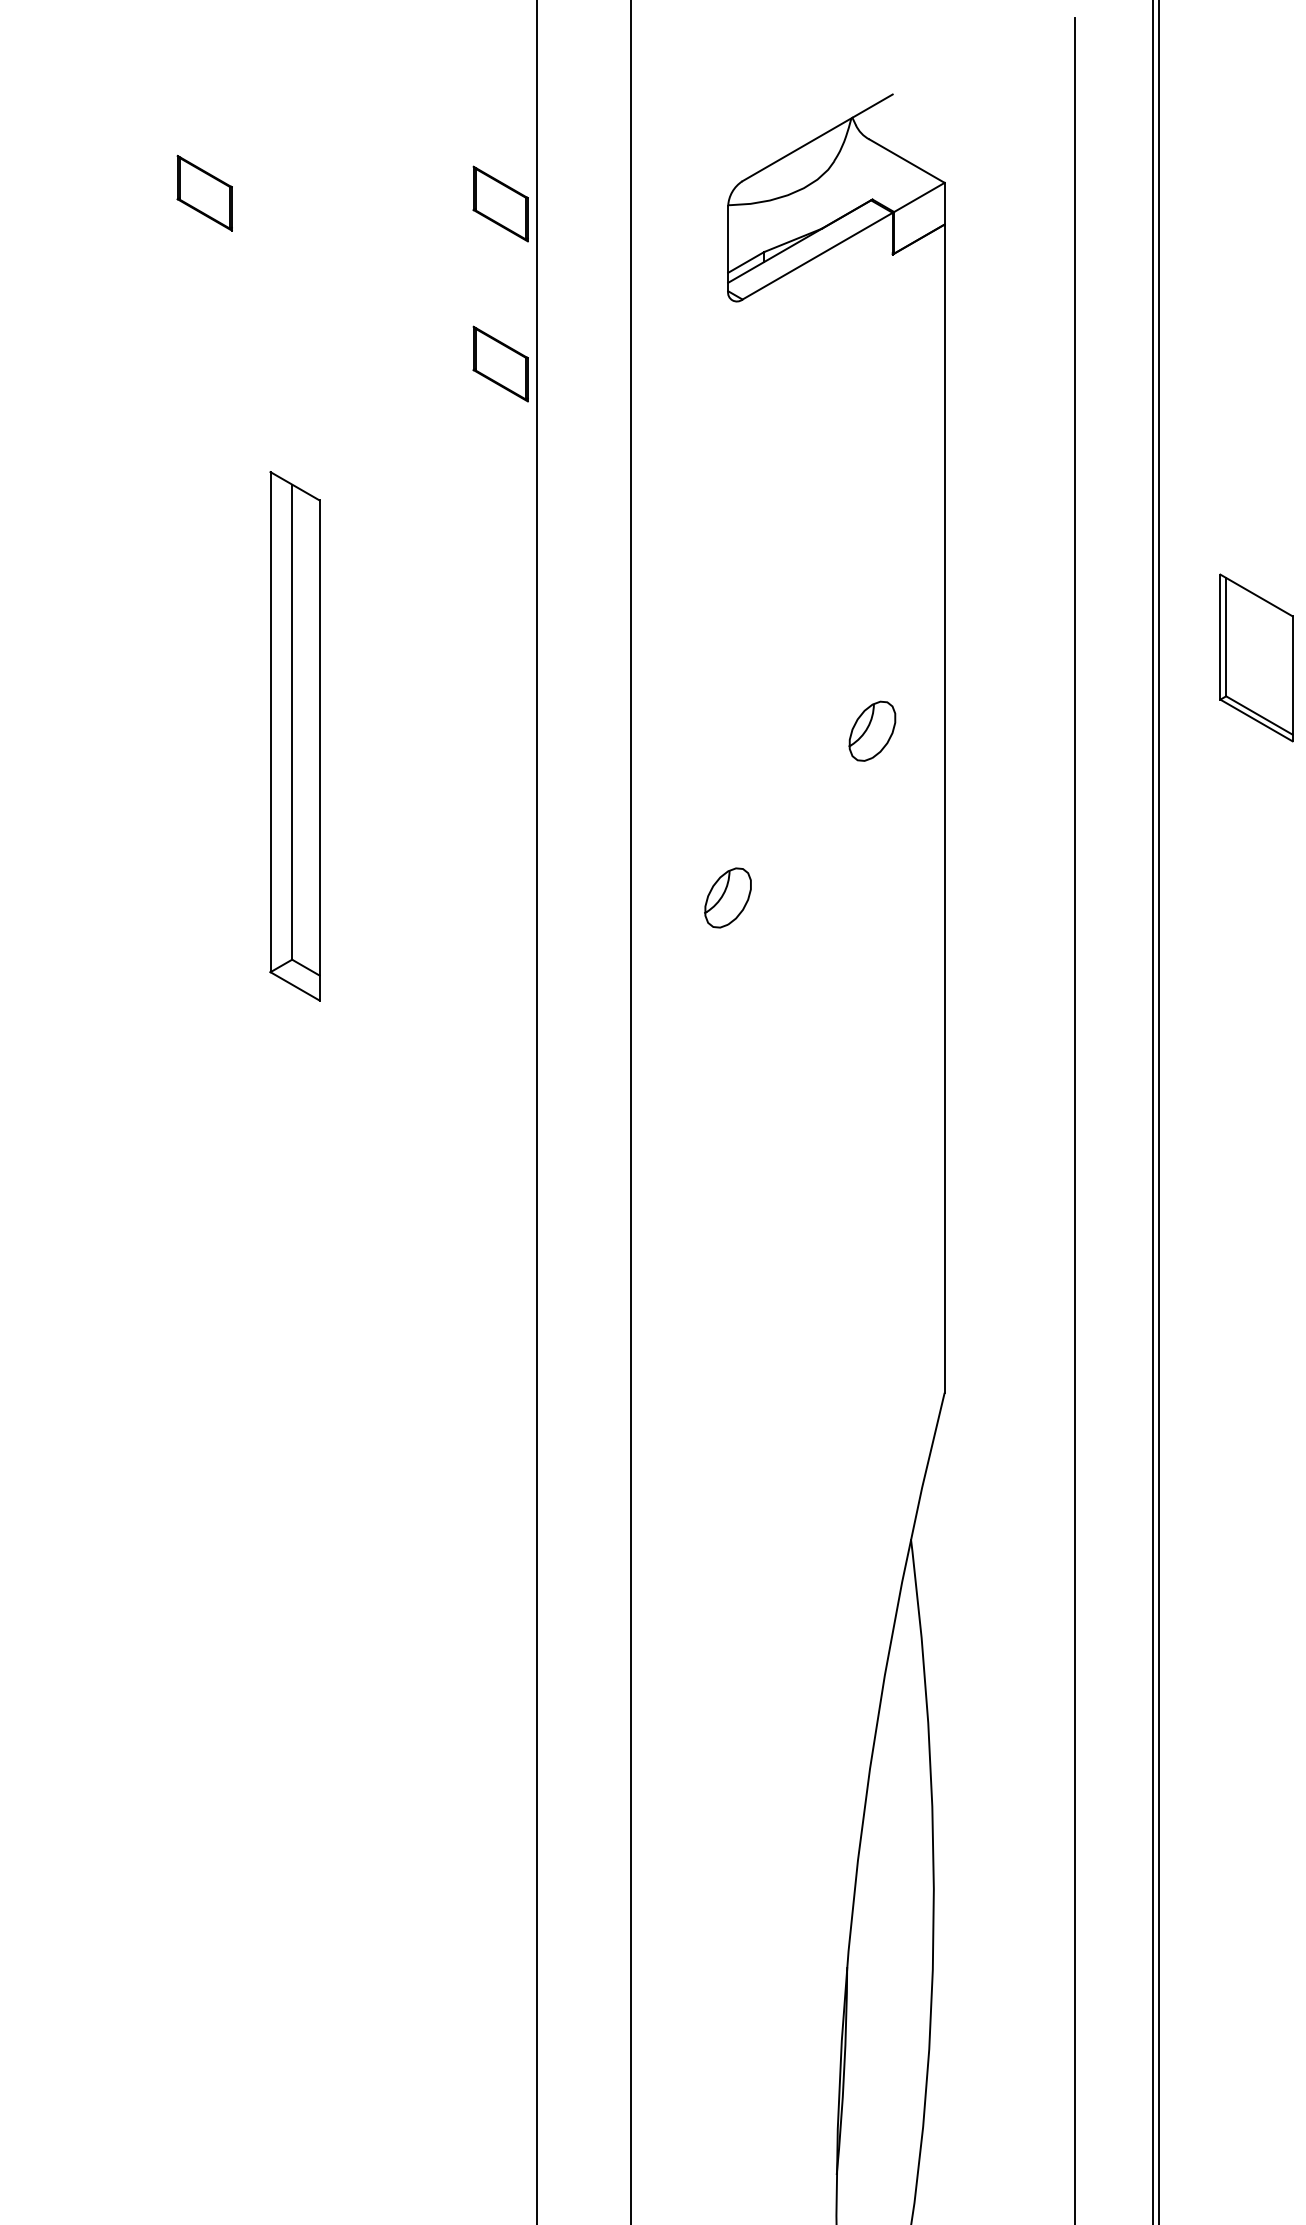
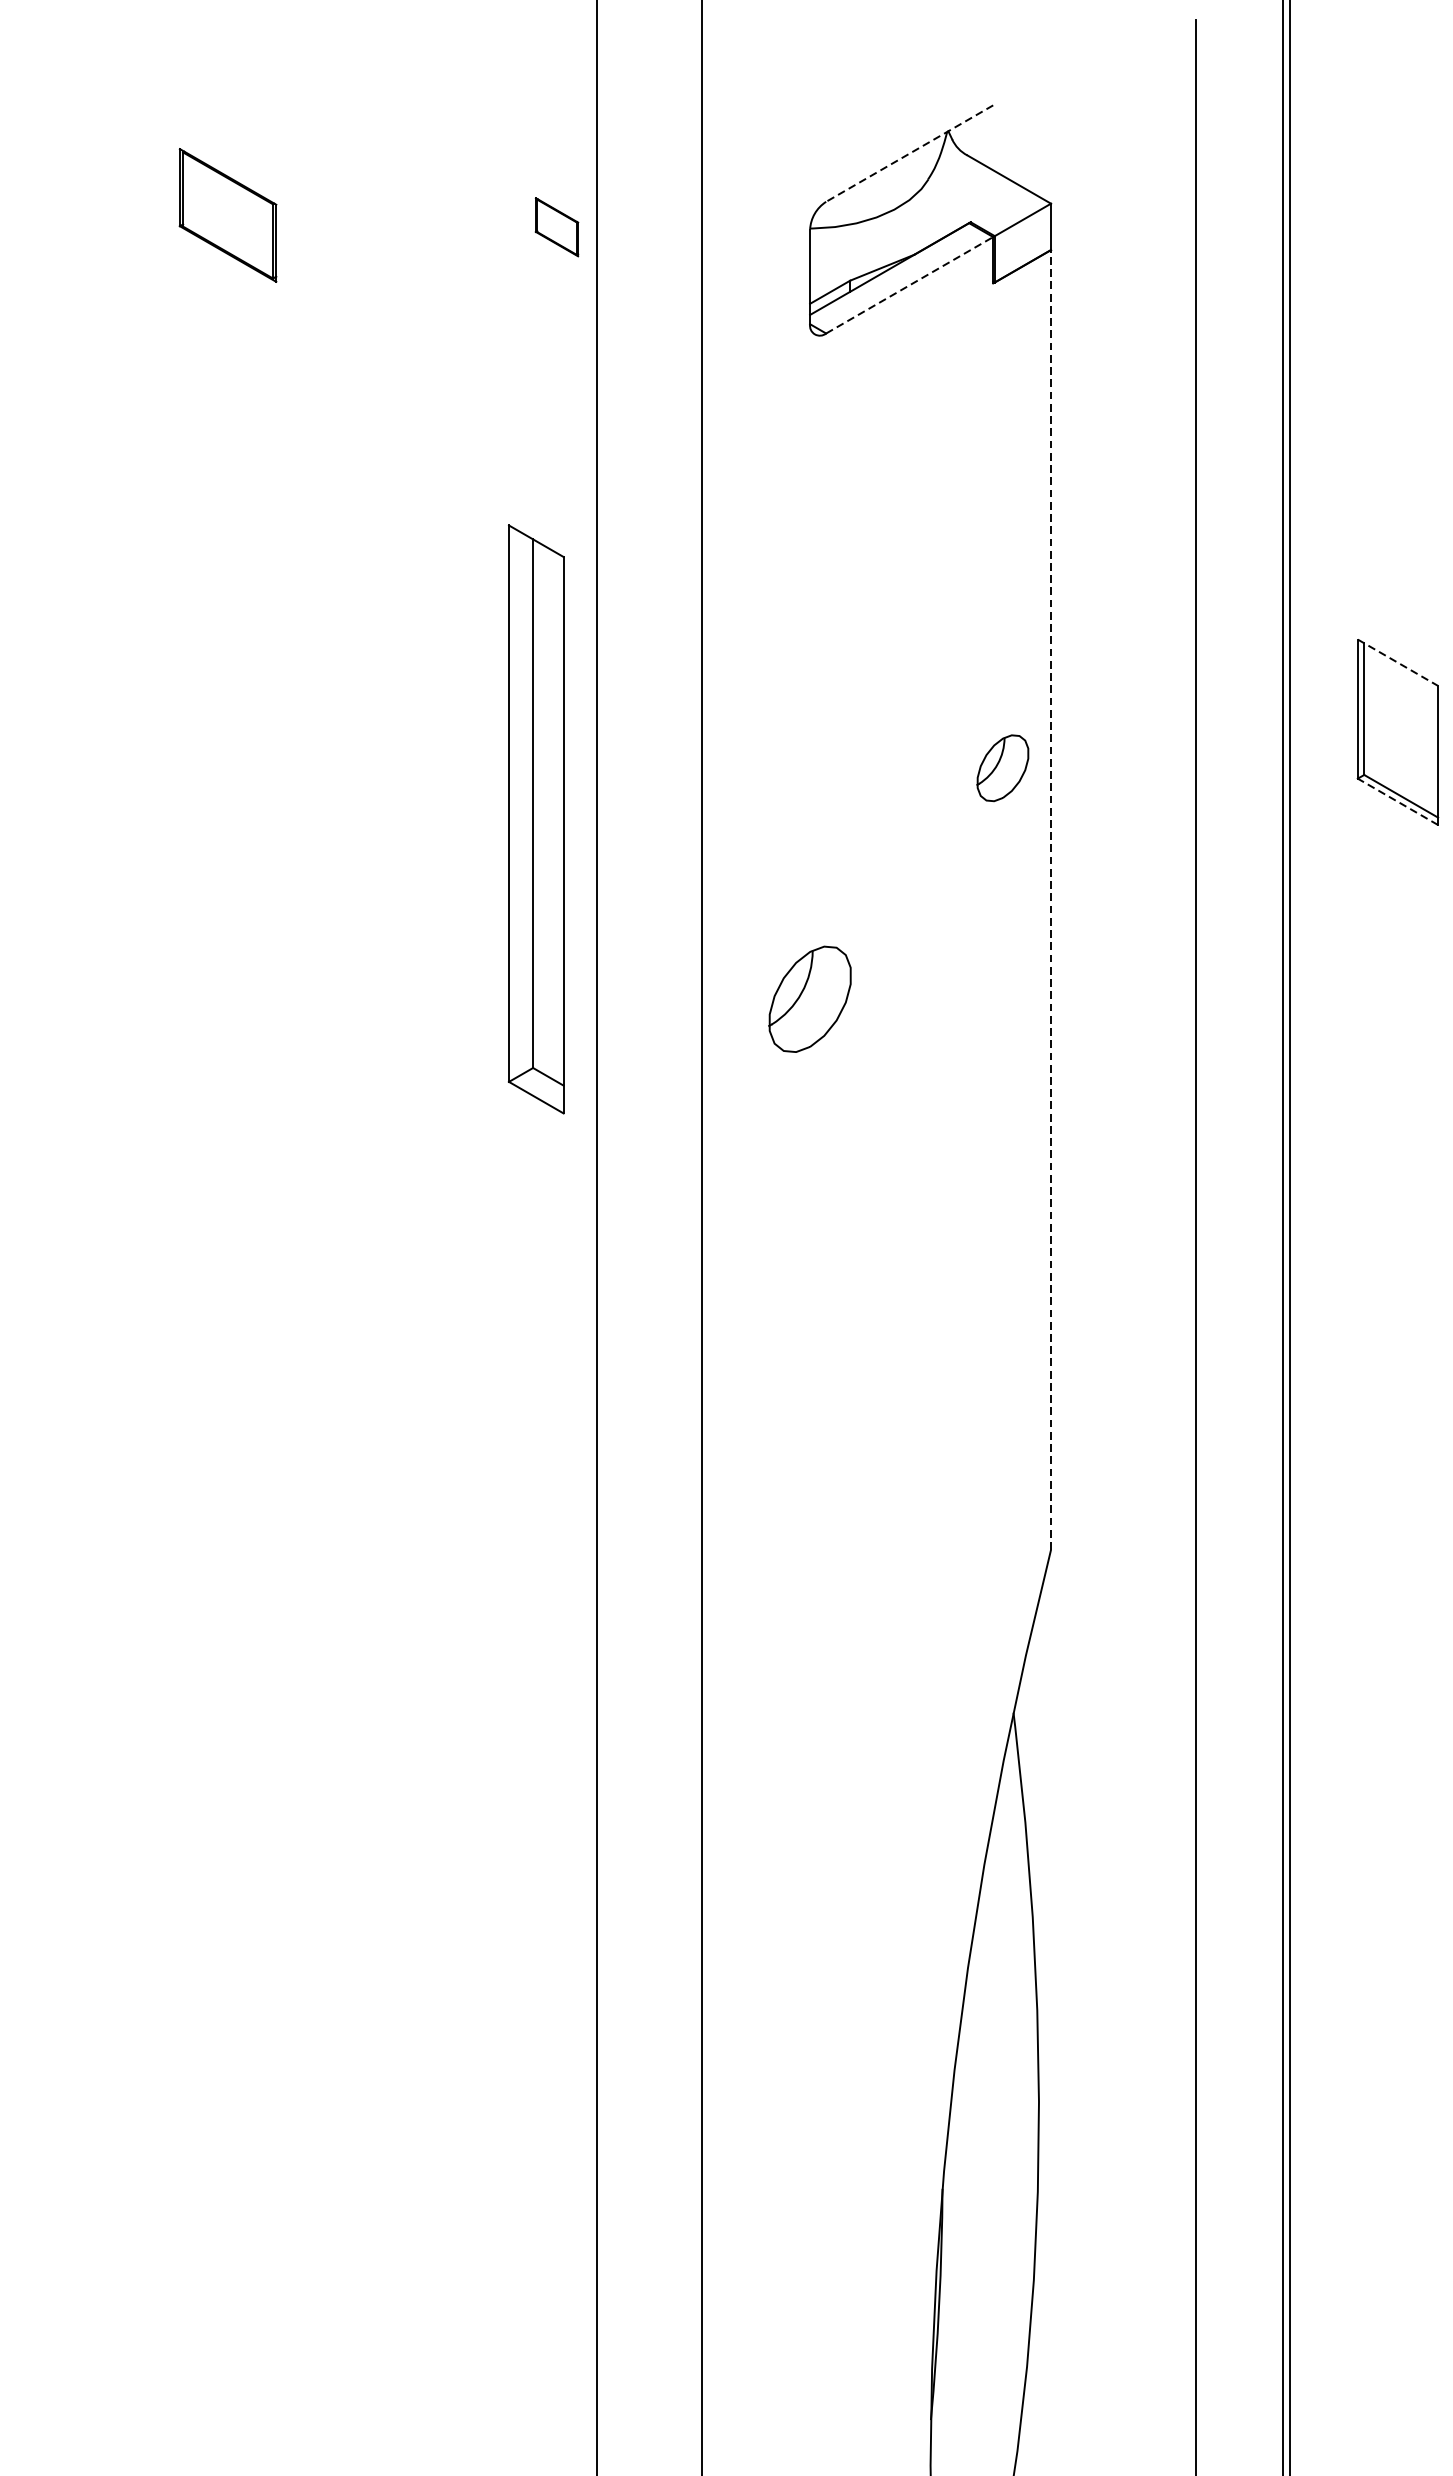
line: (817, 137) -> (909, 153), solid -> dashed
part: (204, 192) -> (227, 214), size x1.6
part: (500, 203) -> (556, 226), size x0.7
line: (817, 256) -> (909, 285), solid -> dashed
part: (500, 363) -> (556, 404), removed
line: (1256, 595) -> (1397, 662), solid -> dashed
line: (1256, 720) -> (1397, 801), solid -> dashed
part: (872, 730) -> (1002, 767), moved
part: (294, 736) -> (535, 819), moved
line: (944, 808) -> (1050, 899), solid -> dashed
part: (727, 897) -> (809, 998), size x1.6

